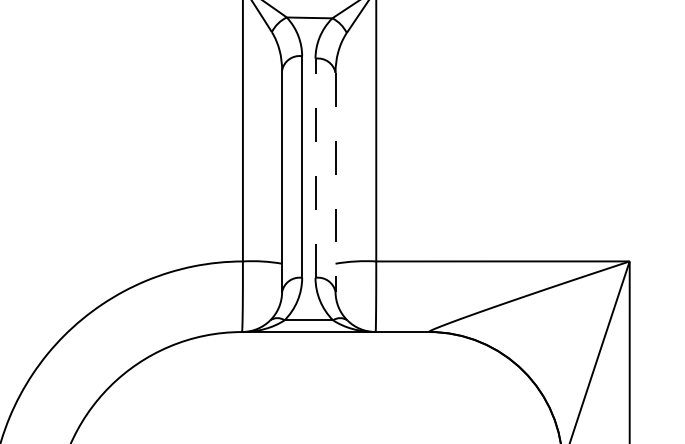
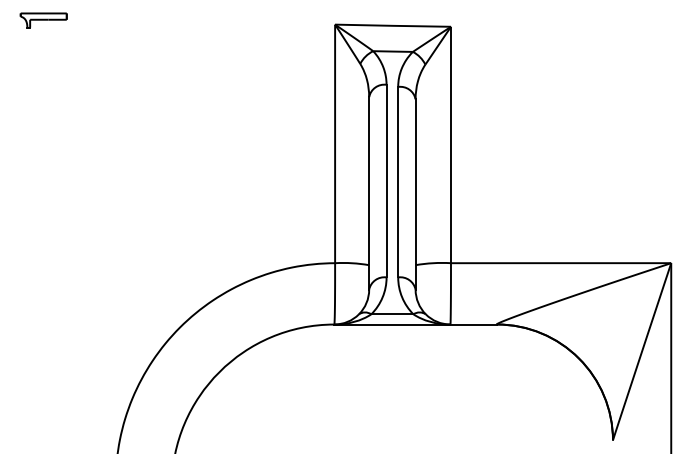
line: (315, 167) -> (398, 181), dashed -> solid
line: (335, 182) -> (415, 194), dashed -> solid

